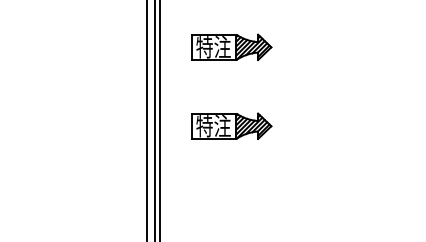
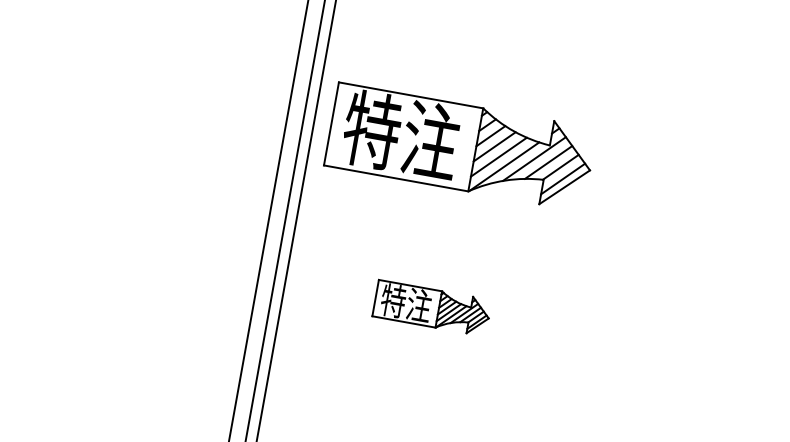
part: (231, 47) -> (460, 147), size x1.6
part: (231, 125) -> (431, 306), size x0.7

